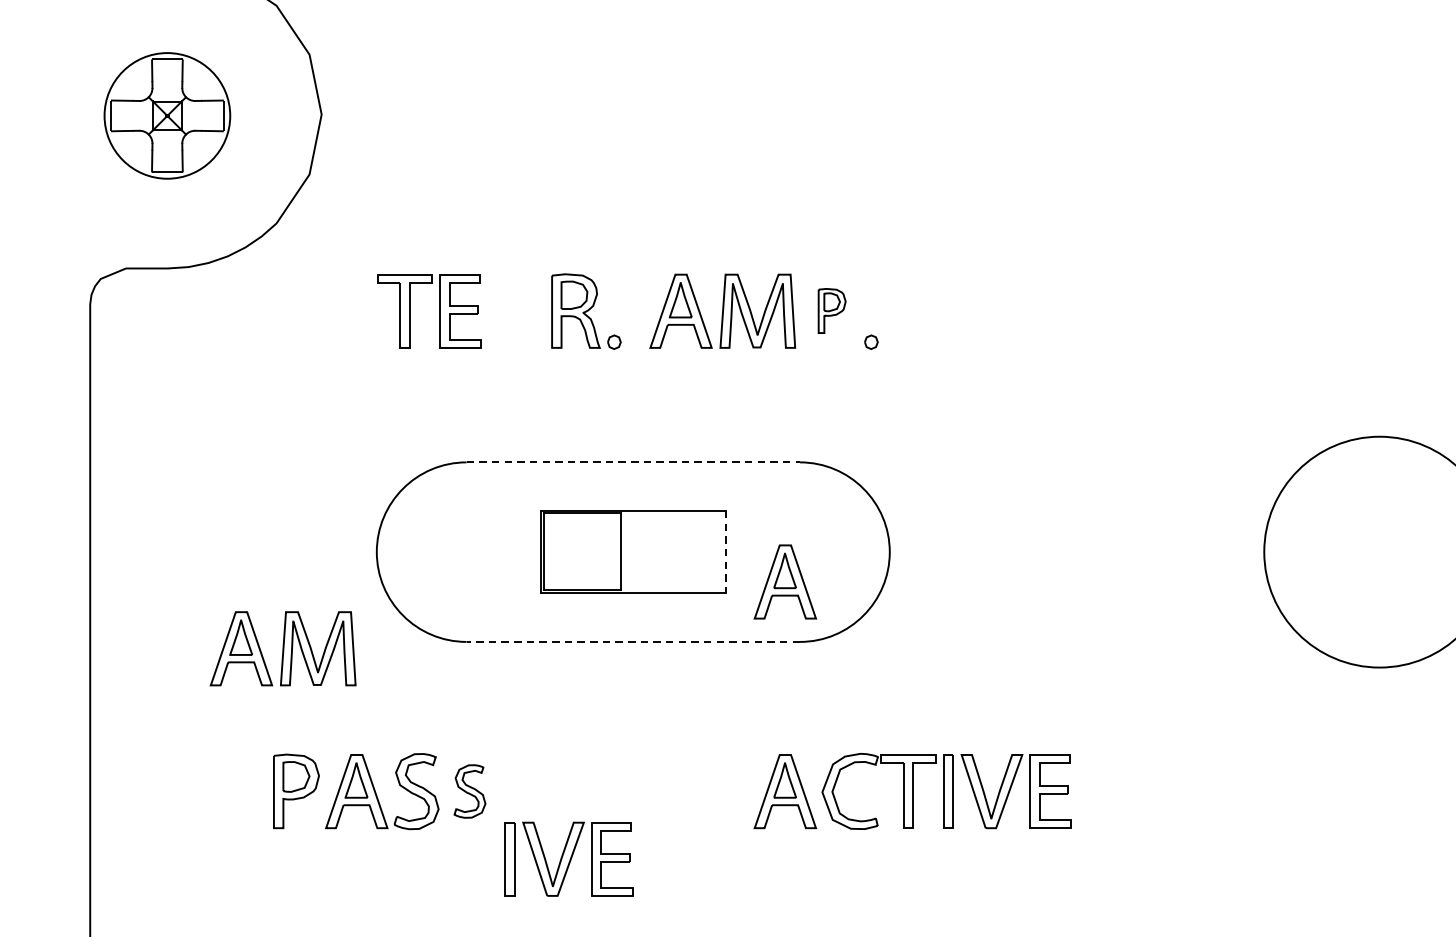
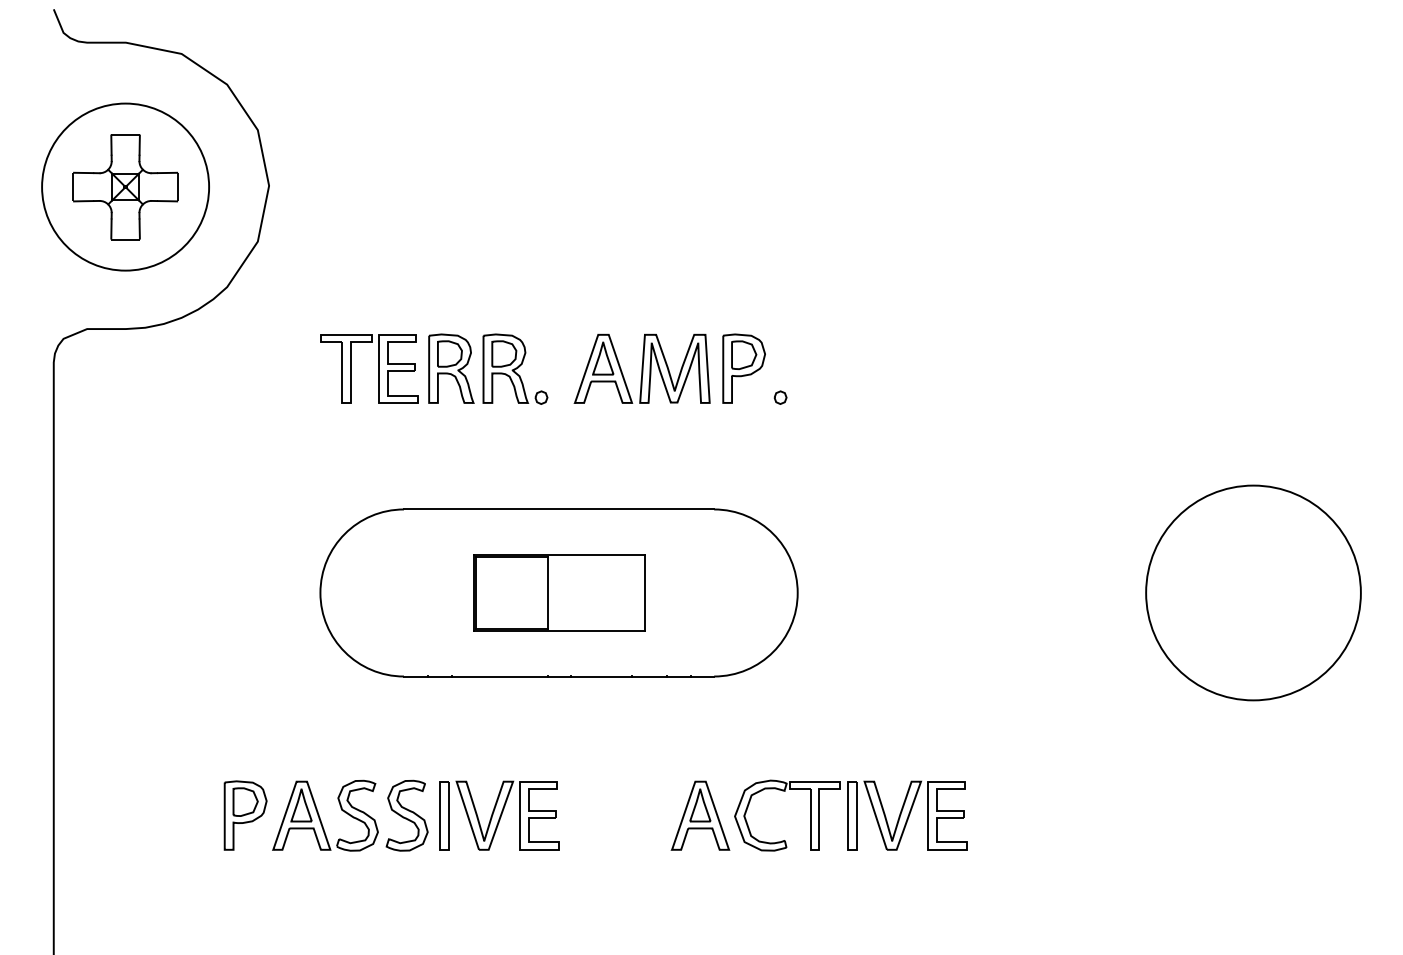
circle: (167, 115) -> (125, 186), size x1.43
part: (517, 310) -> (451, 368), added
part: (831, 310) -> (743, 368), size x1.67
line: (633, 462) -> (559, 509), dashed -> solid
line: (726, 552) -> (645, 593), dashed -> solid
part: (785, 581) -> (700, 620), removed
line: (632, 641) -> (558, 676), dashed -> solid
part: (282, 648) -> (232, 682), removed
part: (469, 791) -> (406, 815), size x1.43
part: (569, 859) -> (499, 815), moved

